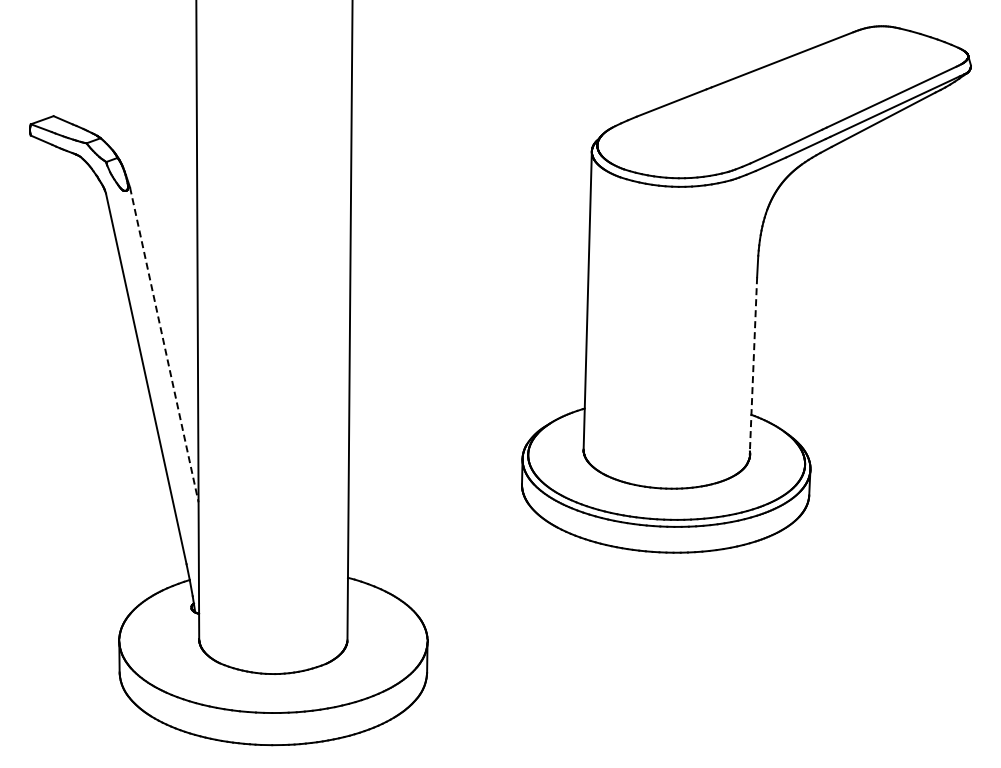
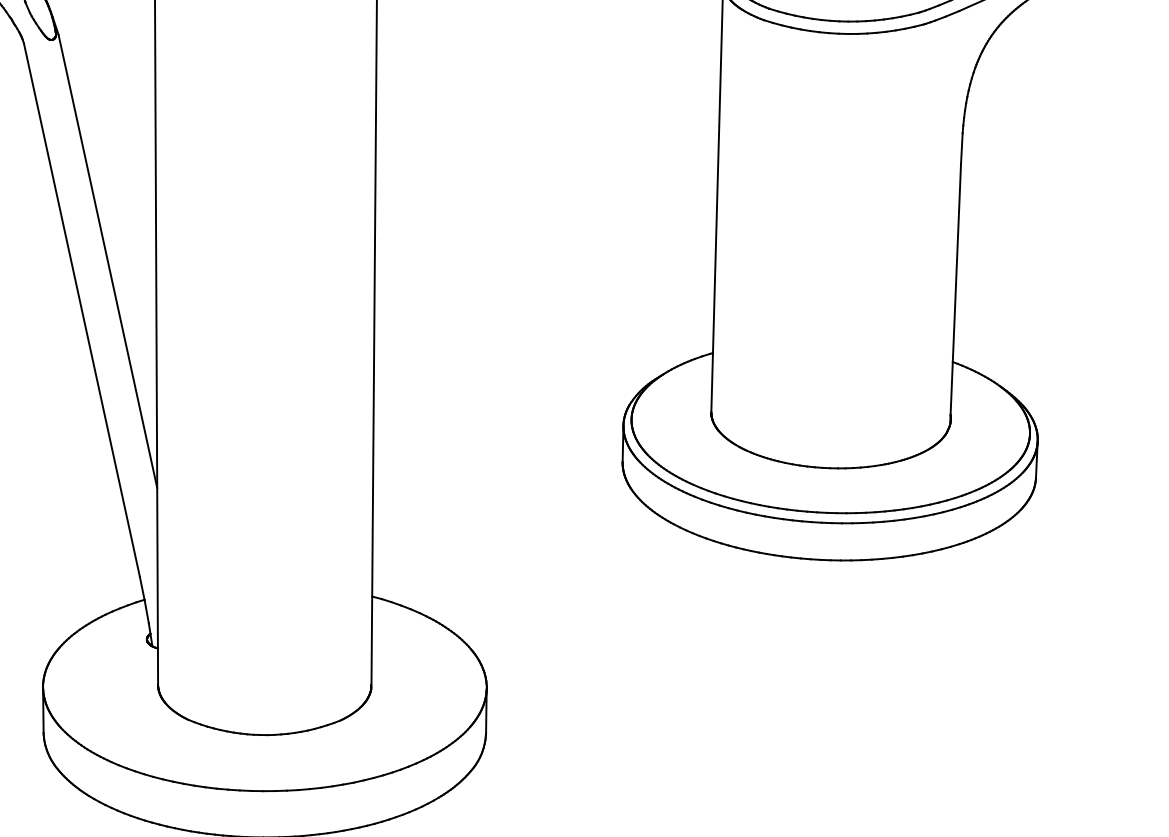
line: (164, 345) -> (108, 262), dashed -> solid
line: (753, 366) -> (955, 292), dashed -> solid

